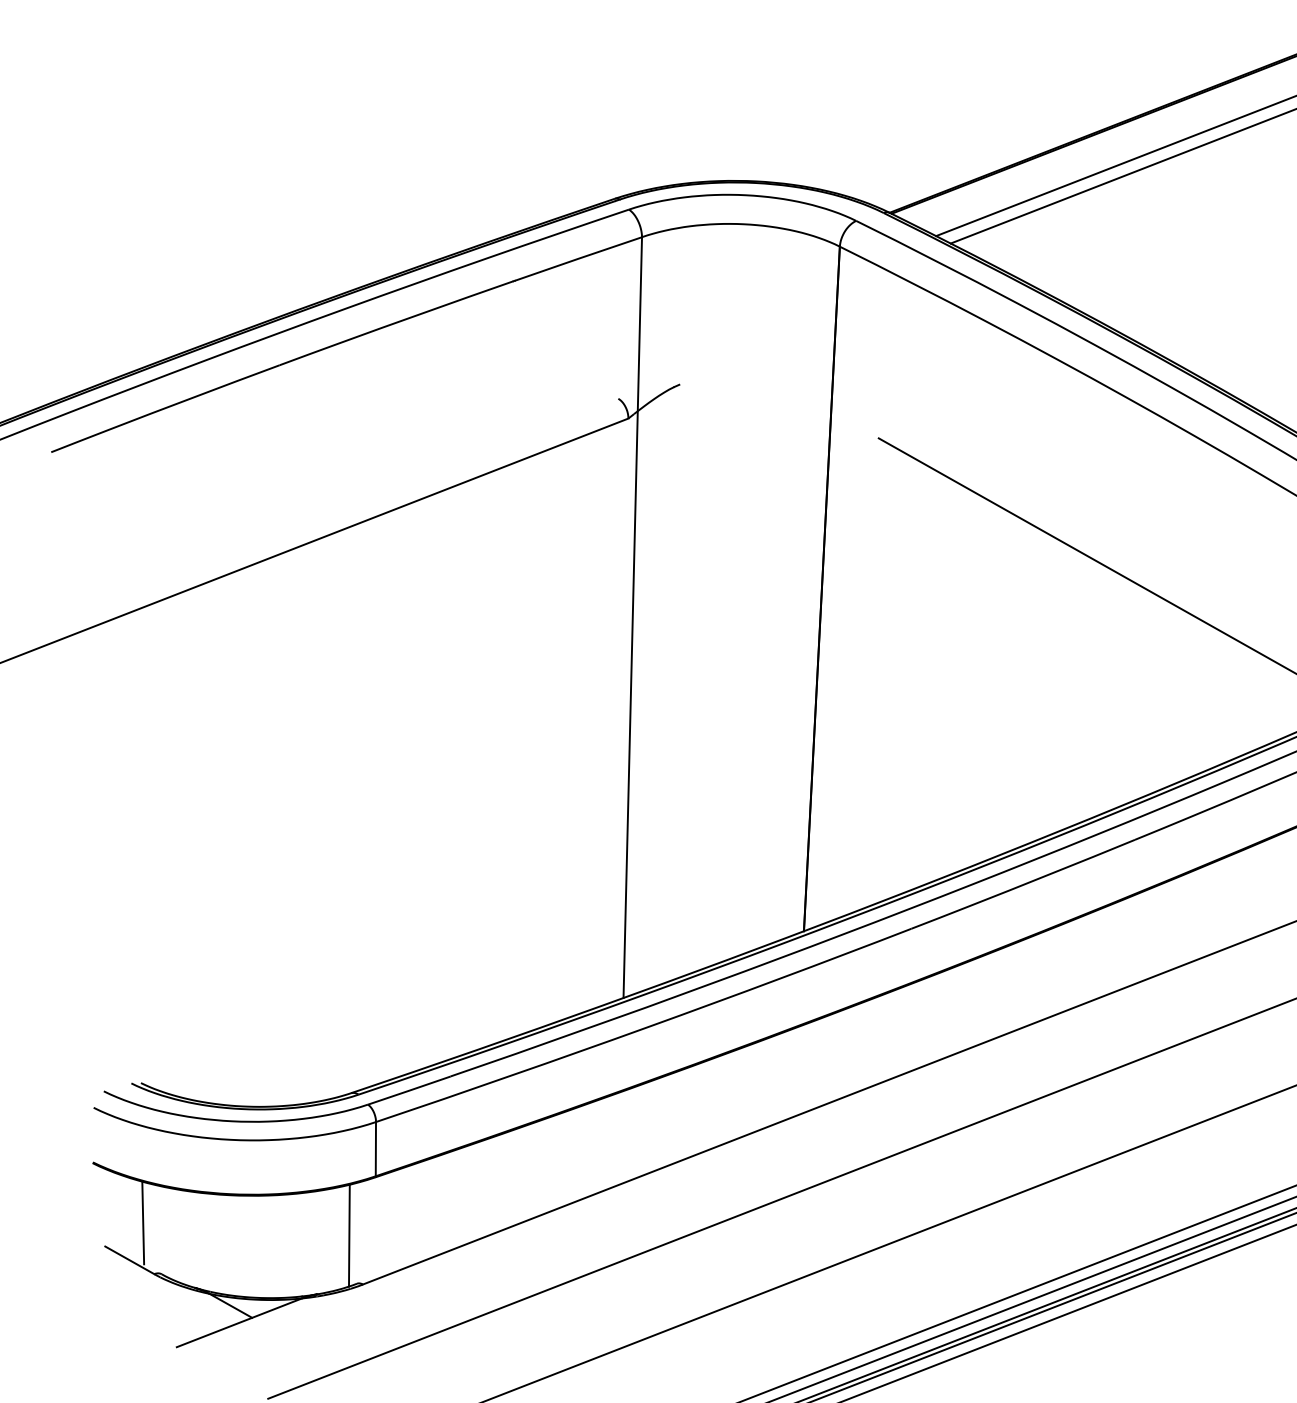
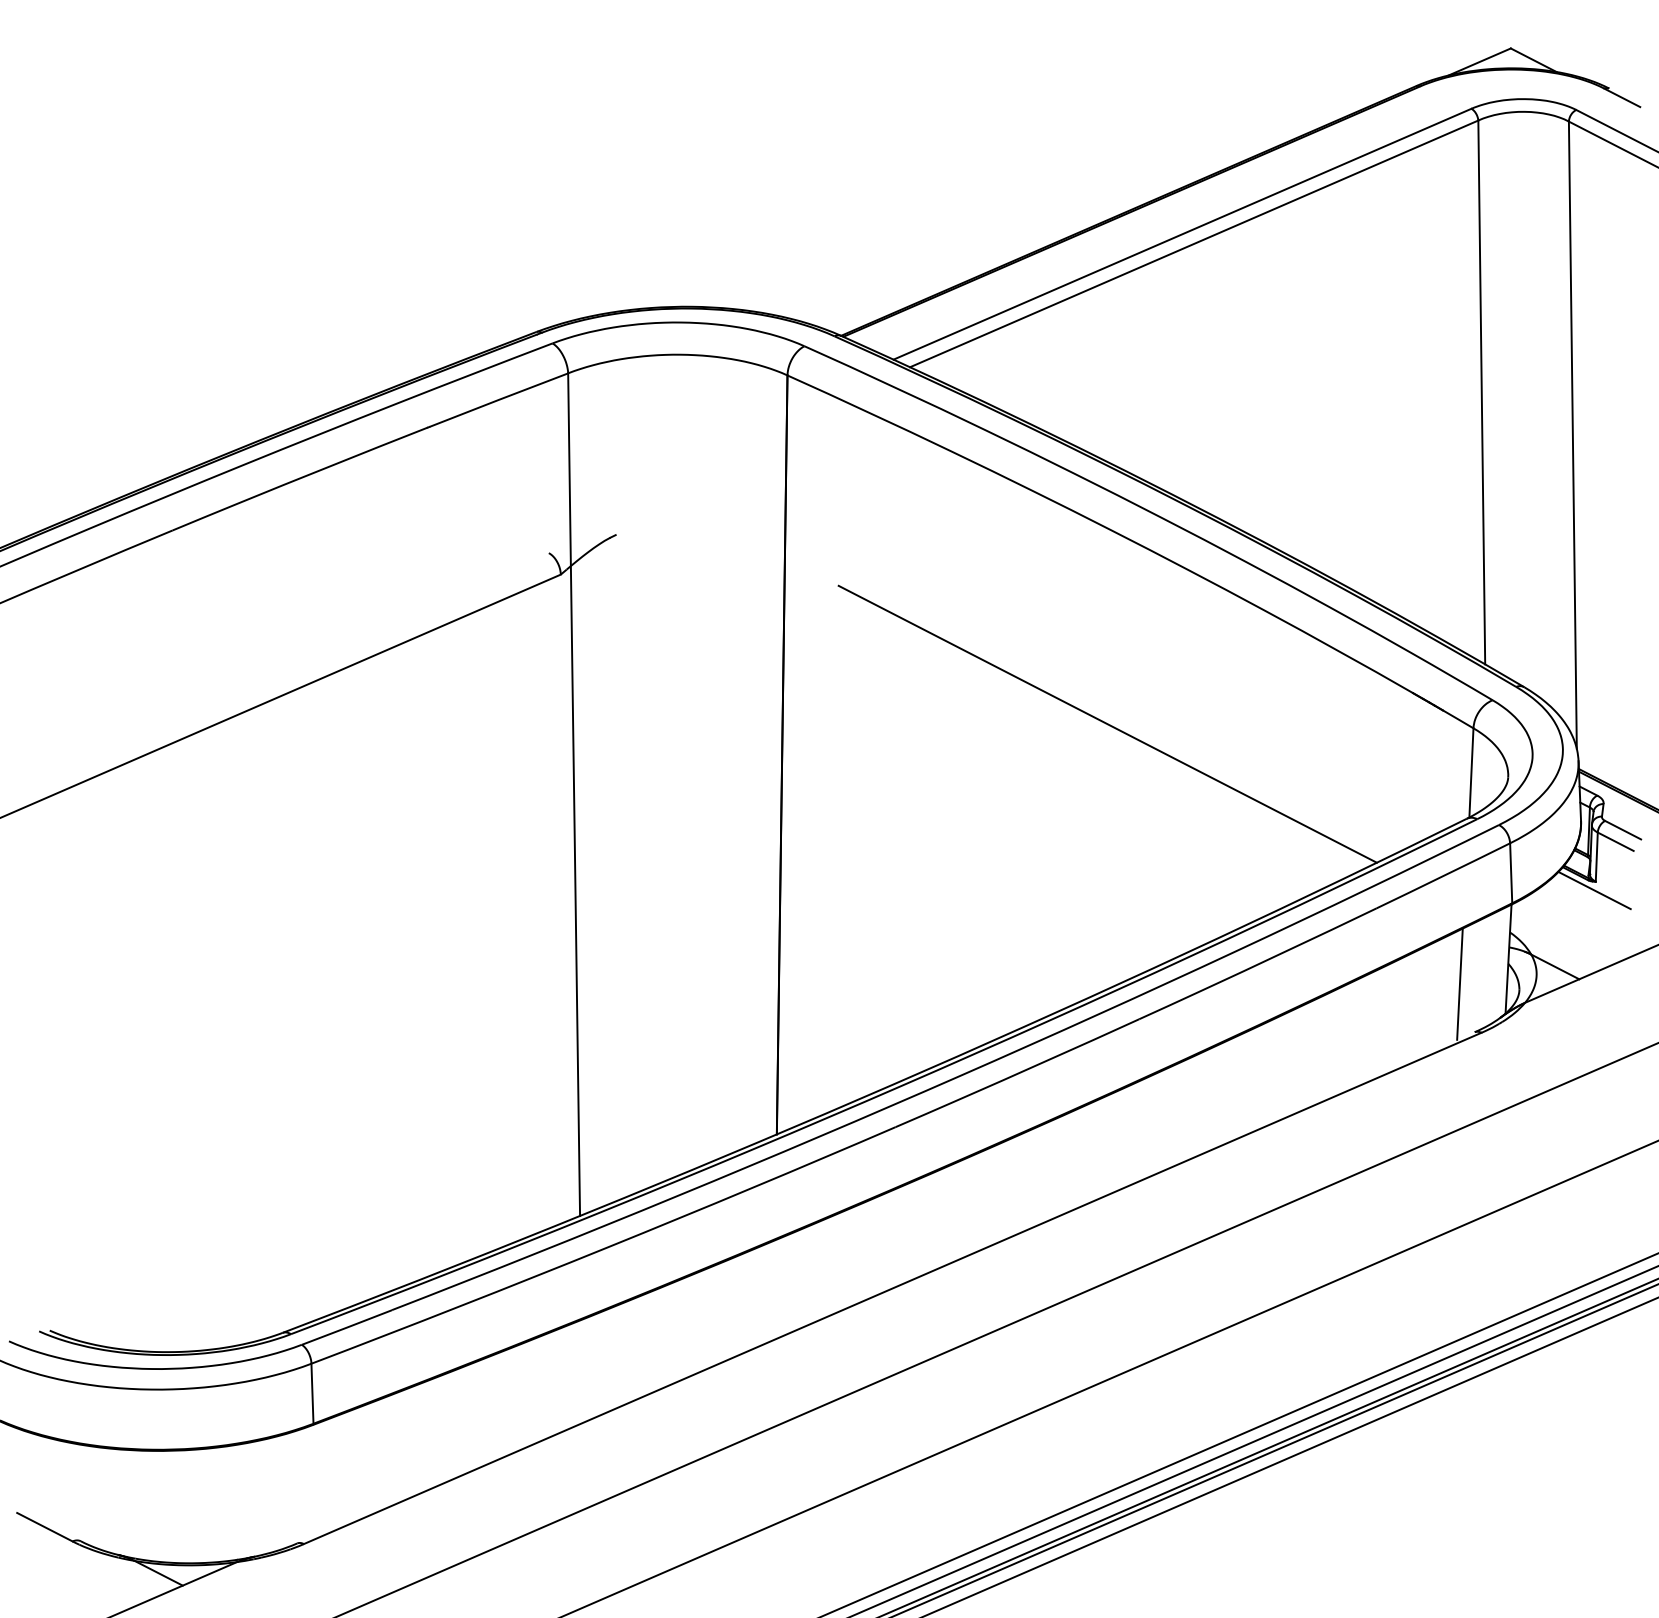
line: (142, 1223) -> (57, 1485), removed
line: (349, 1235) -> (286, 1490), removed

